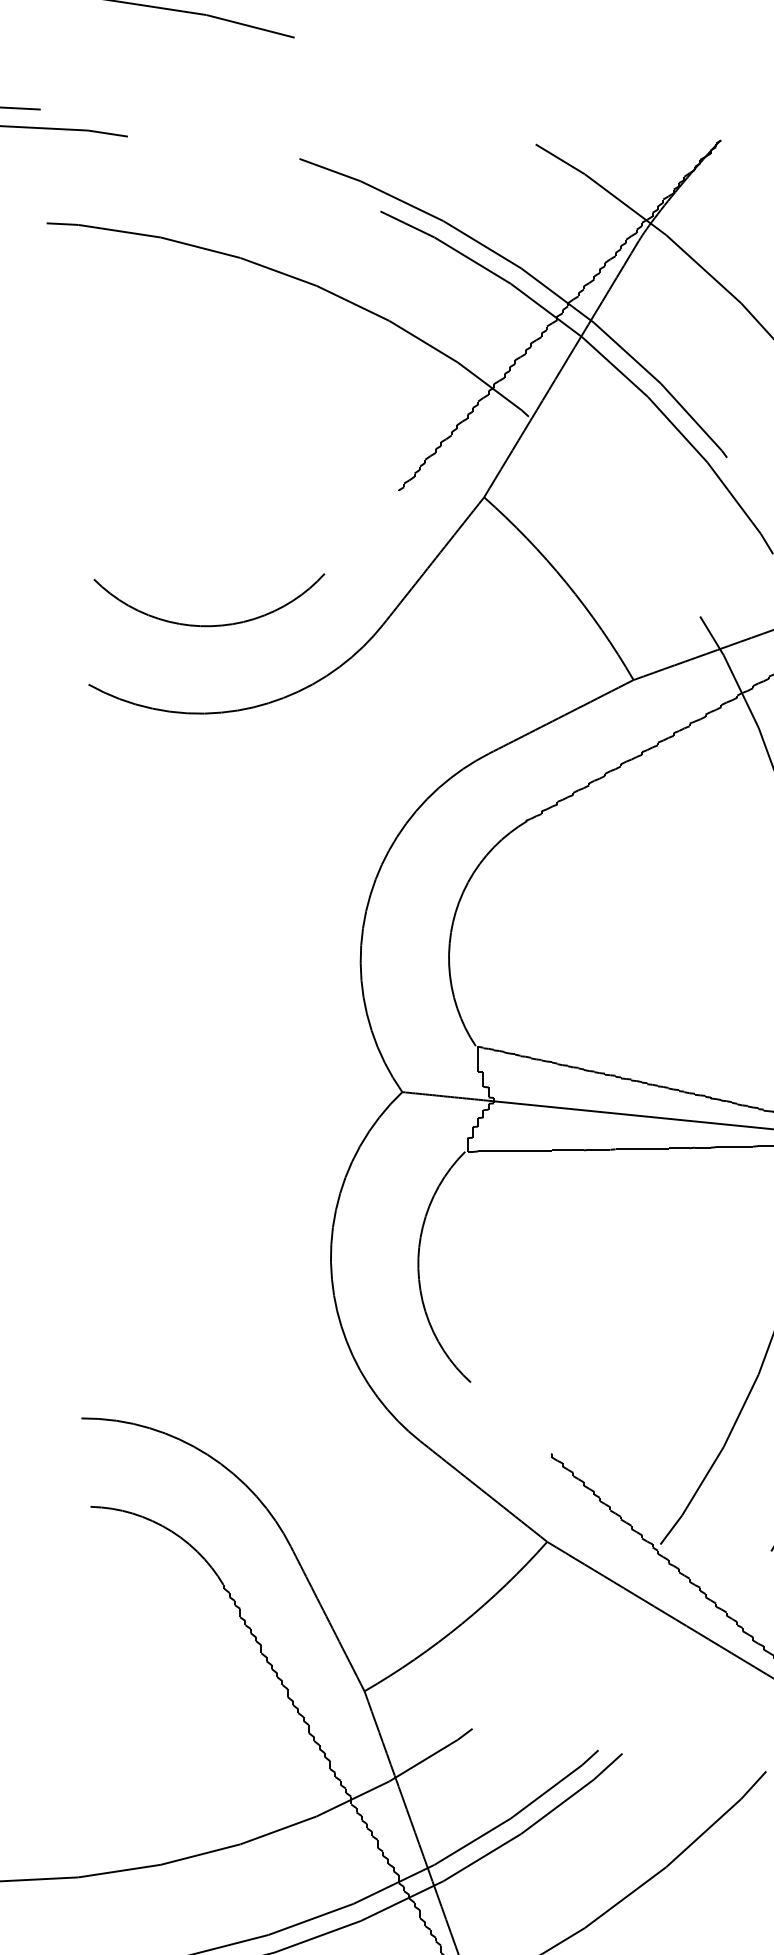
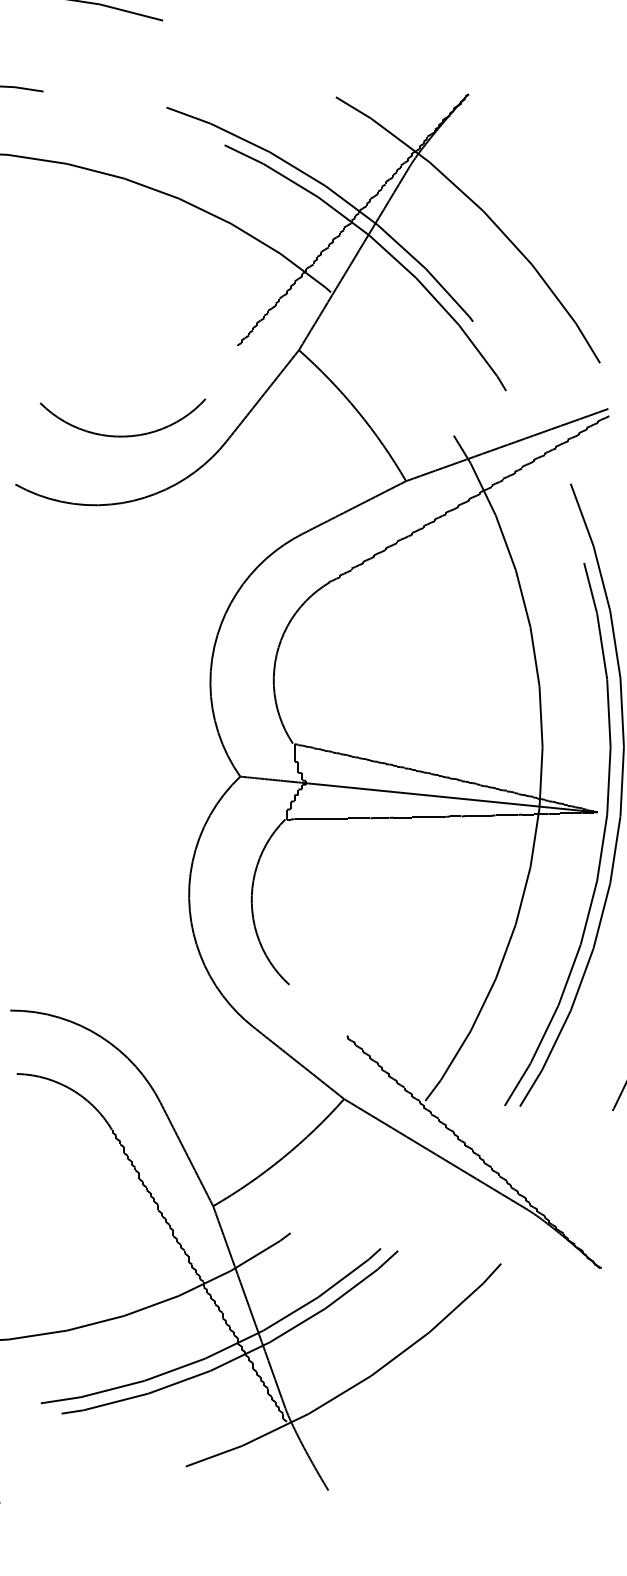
curve: (208, 624) -> (122, 435), moved

